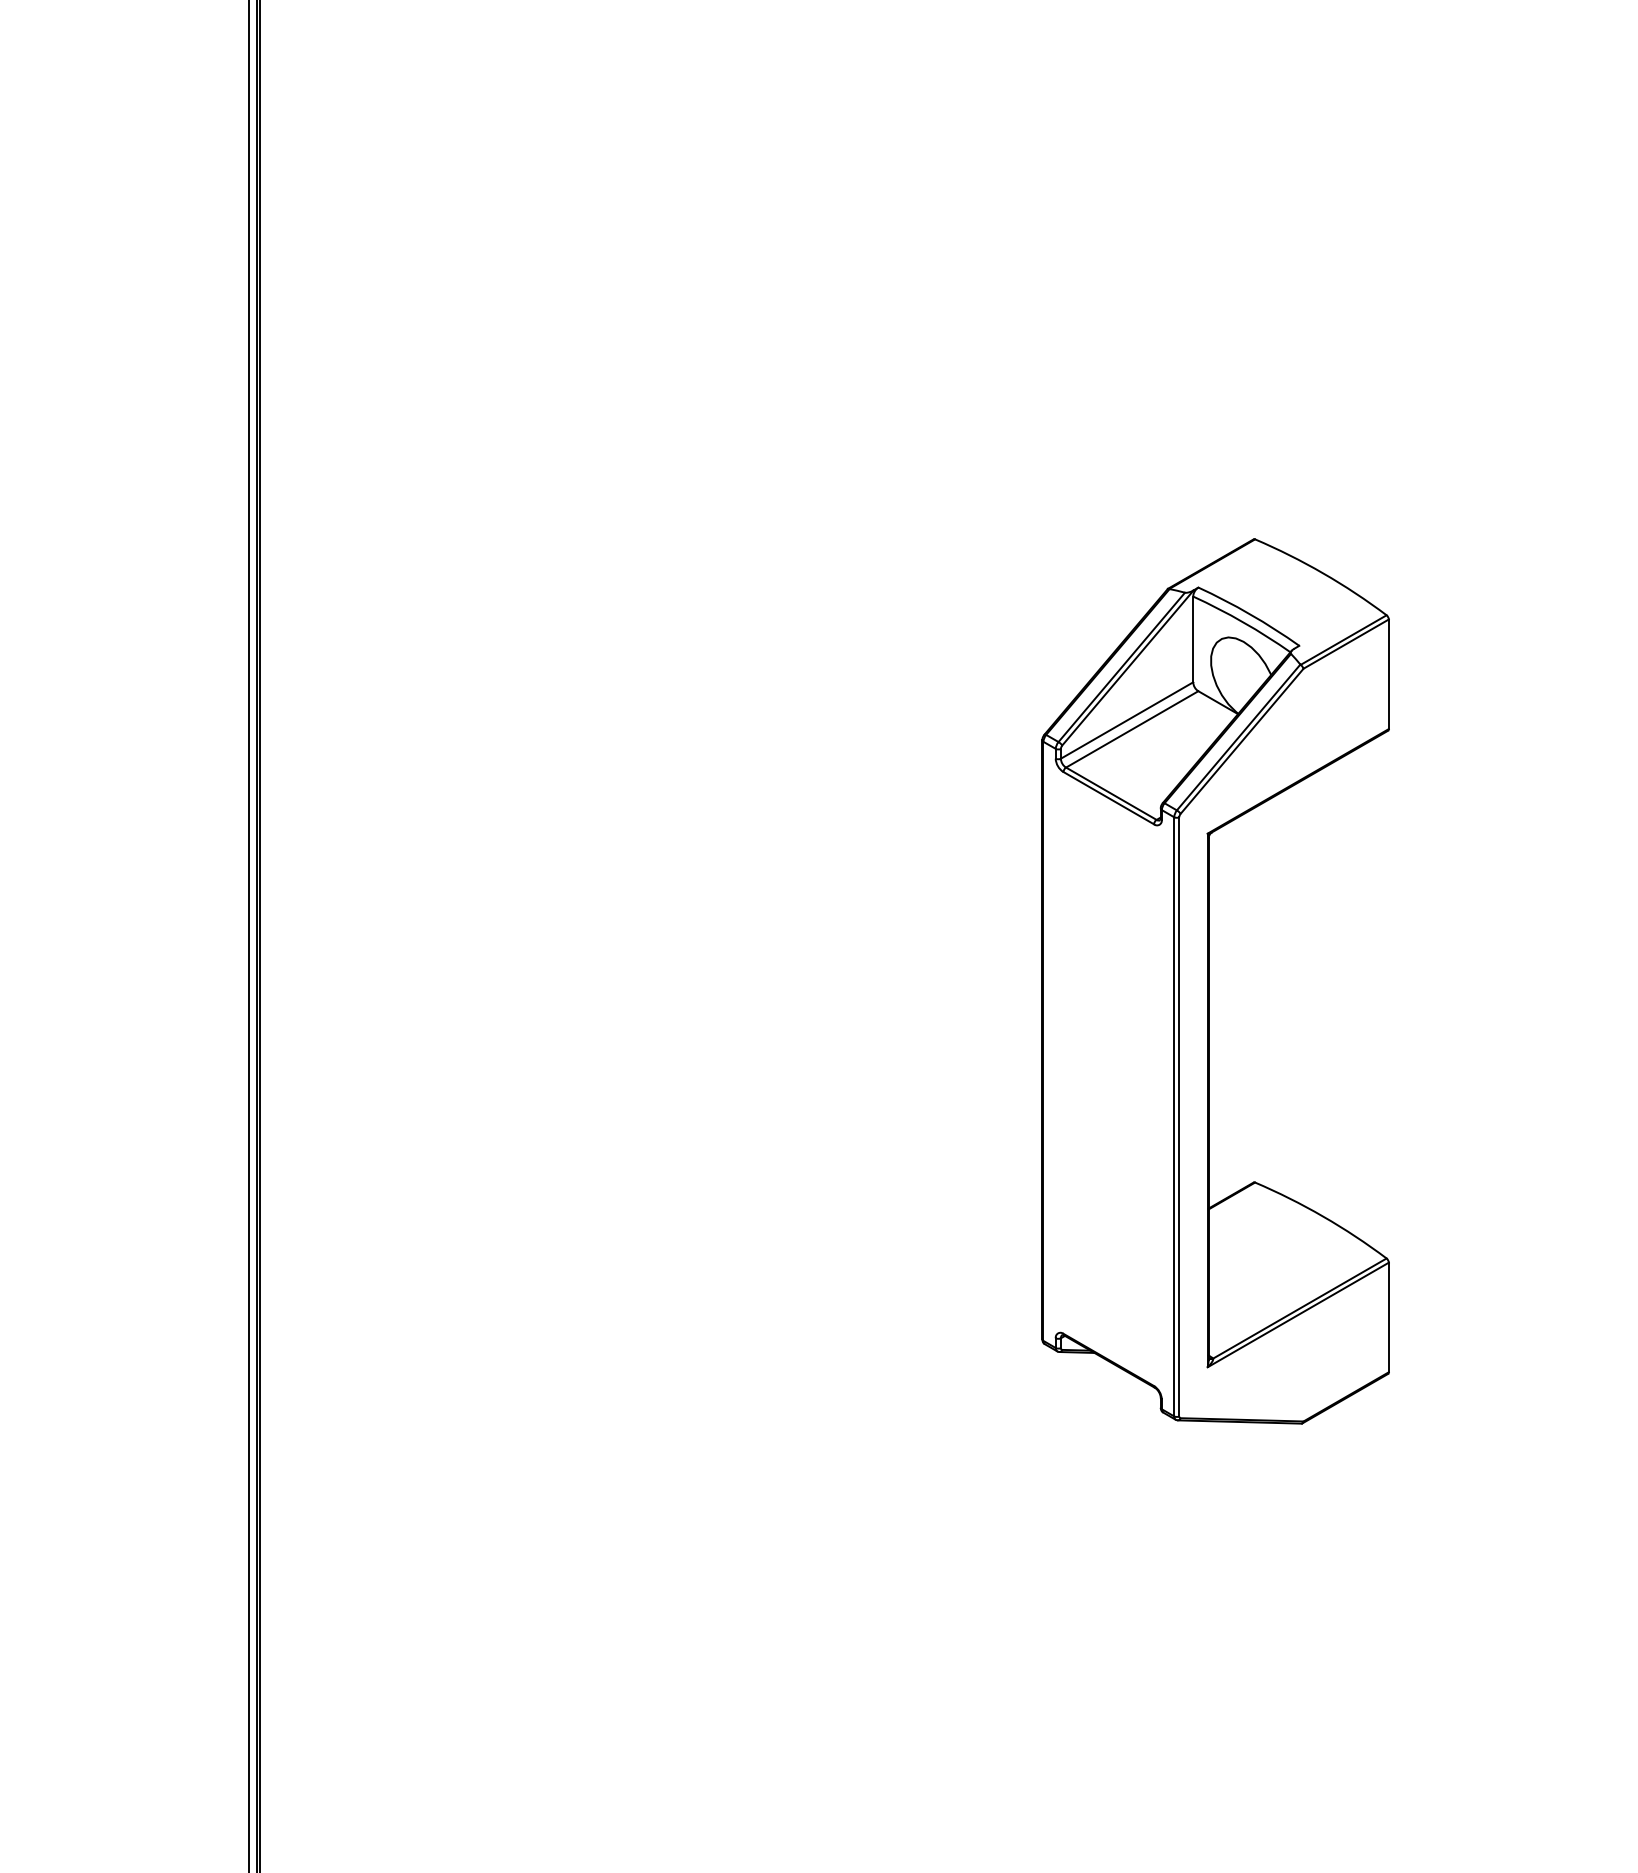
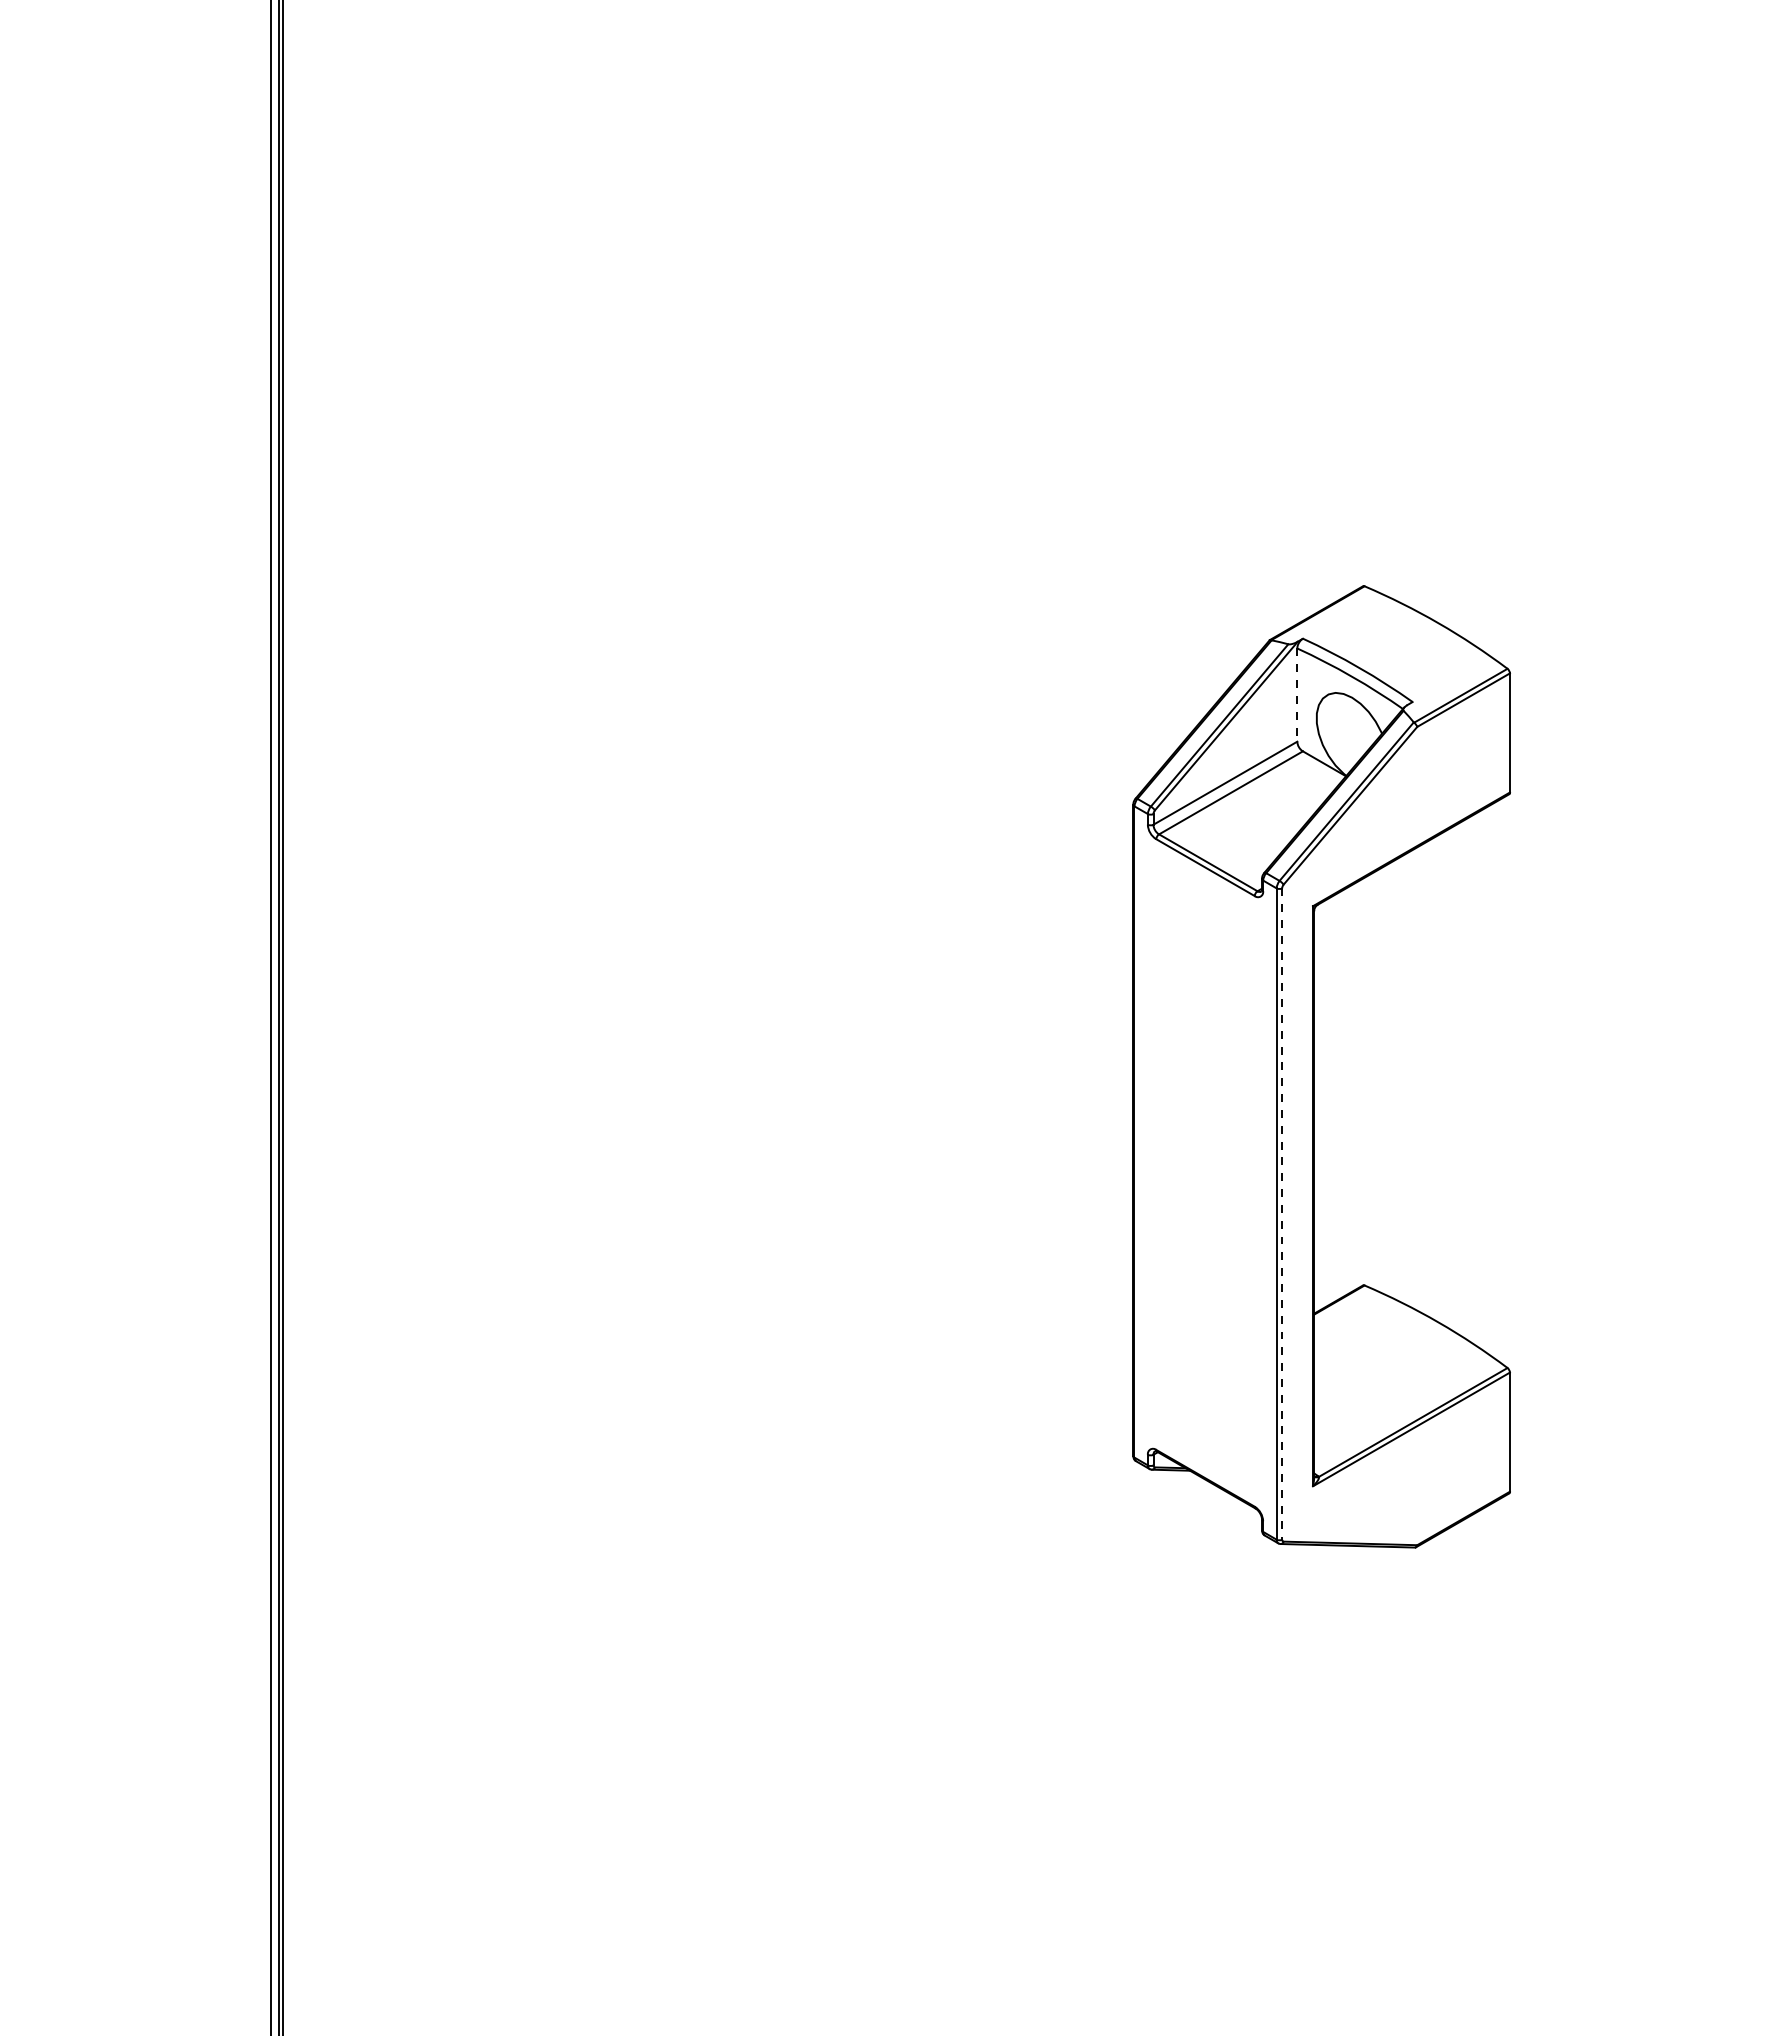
line: (1193, 639) -> (1297, 695), solid -> dashed
line: (1179, 1117) -> (1282, 1214), solid -> dashed

